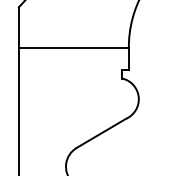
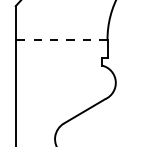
line: (73, 48) -> (61, 40), solid -> dashed

